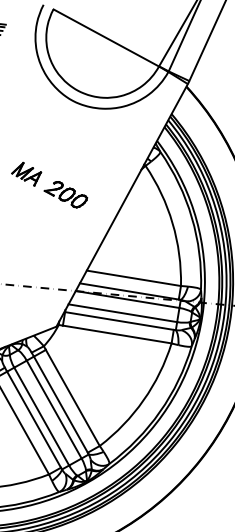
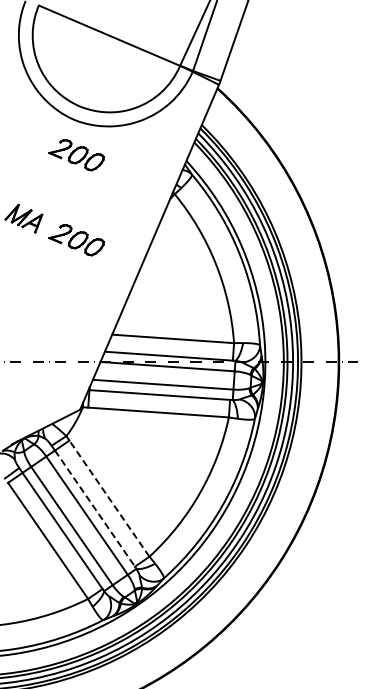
part: (71, 128) -> (76, 155), added
line: (72, 397) -> (109, 498), solid -> dashed
line: (60, 404) -> (94, 508), solid -> dashed

